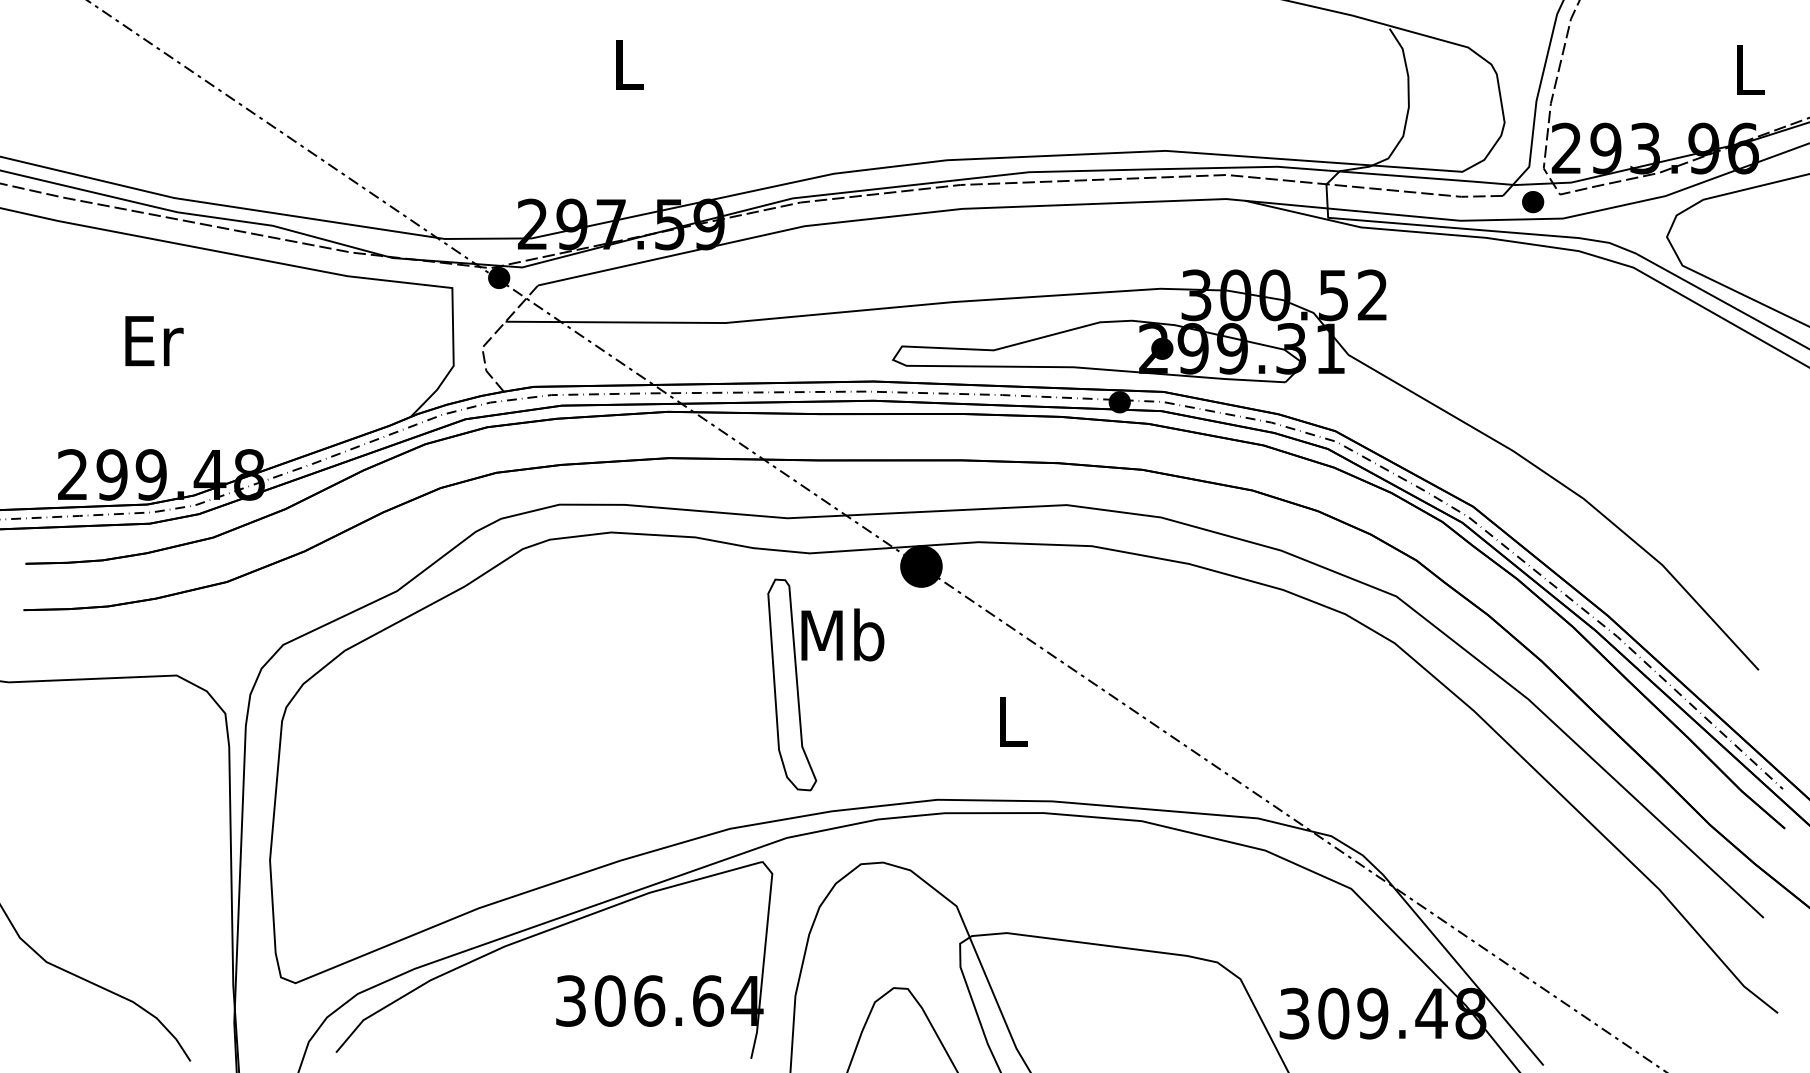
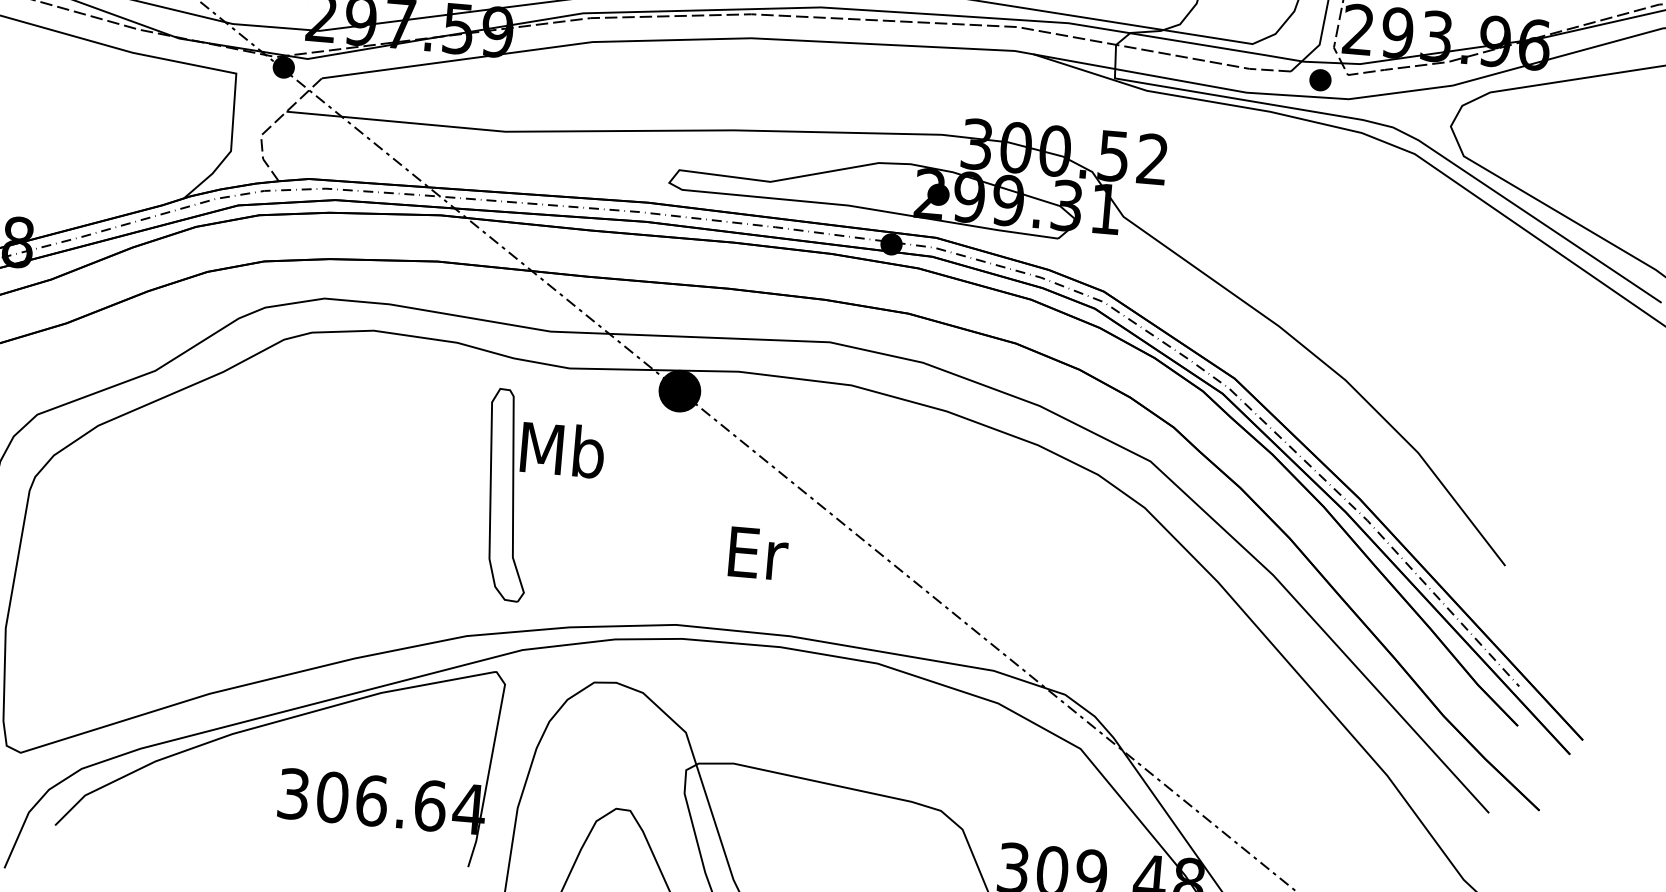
part: (836, 660) -> (554, 474), moved
text: (1013, 721) -> (758, 553), L -> Er

